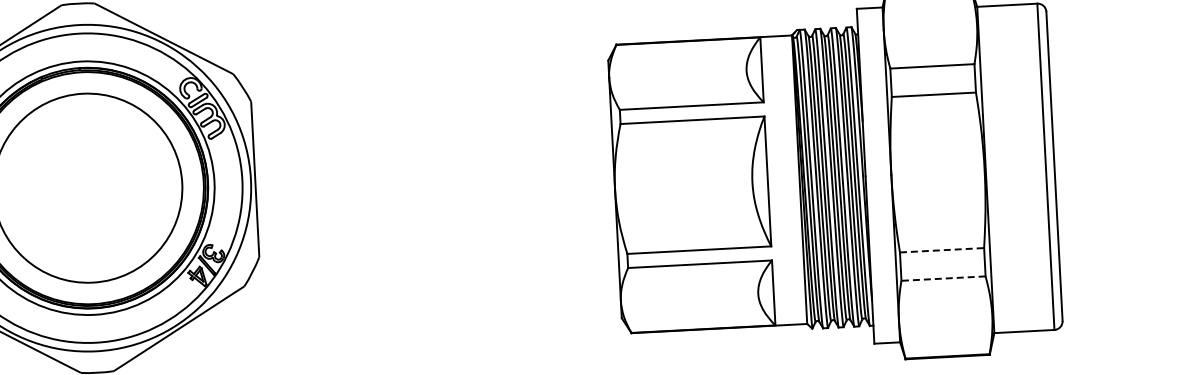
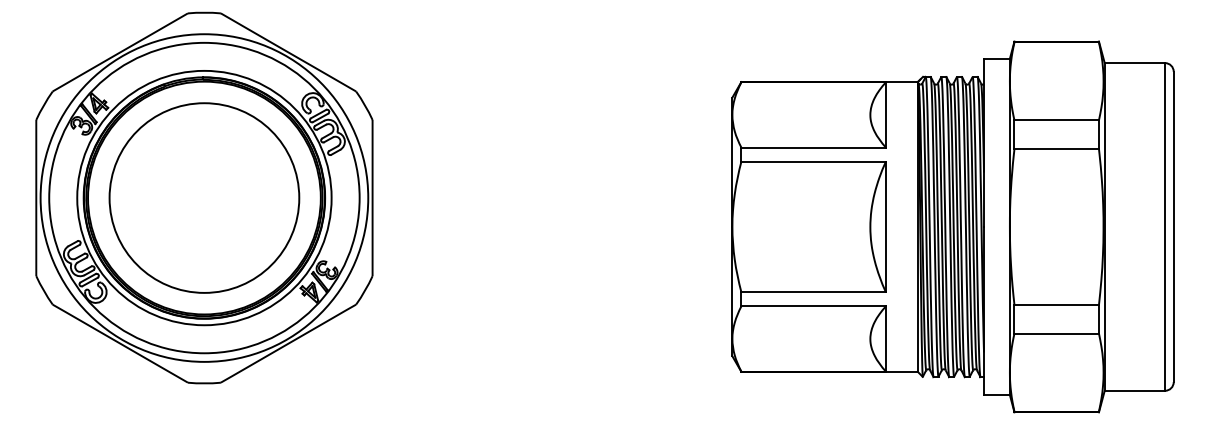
line: (942, 250) -> (1057, 305), dashed -> solid
line: (943, 278) -> (1056, 333), dashed -> solid

